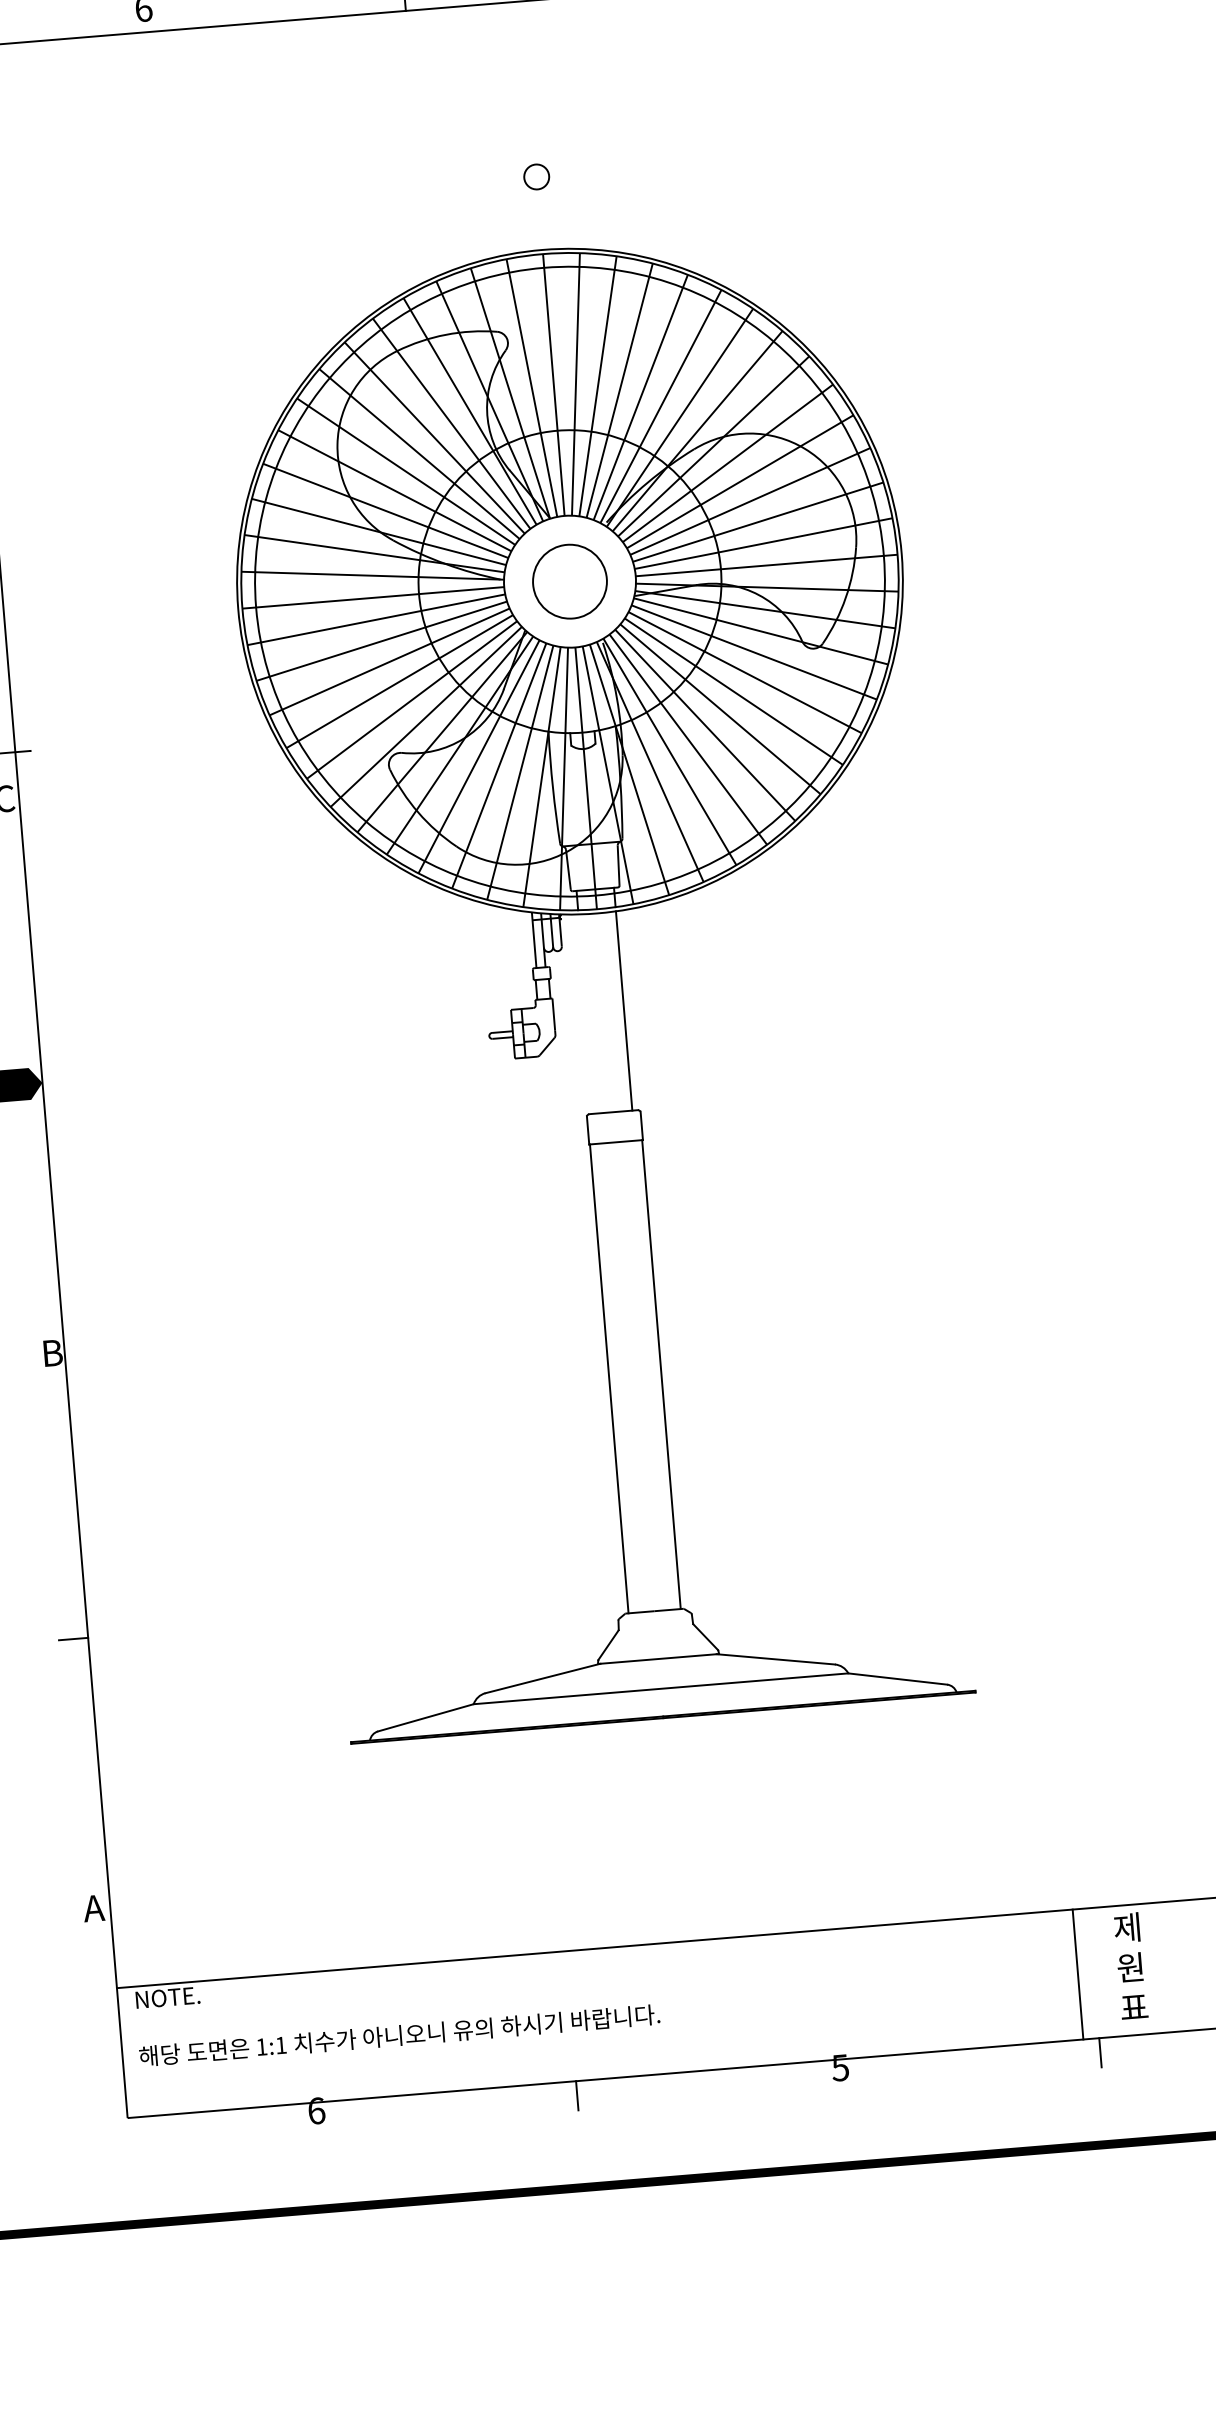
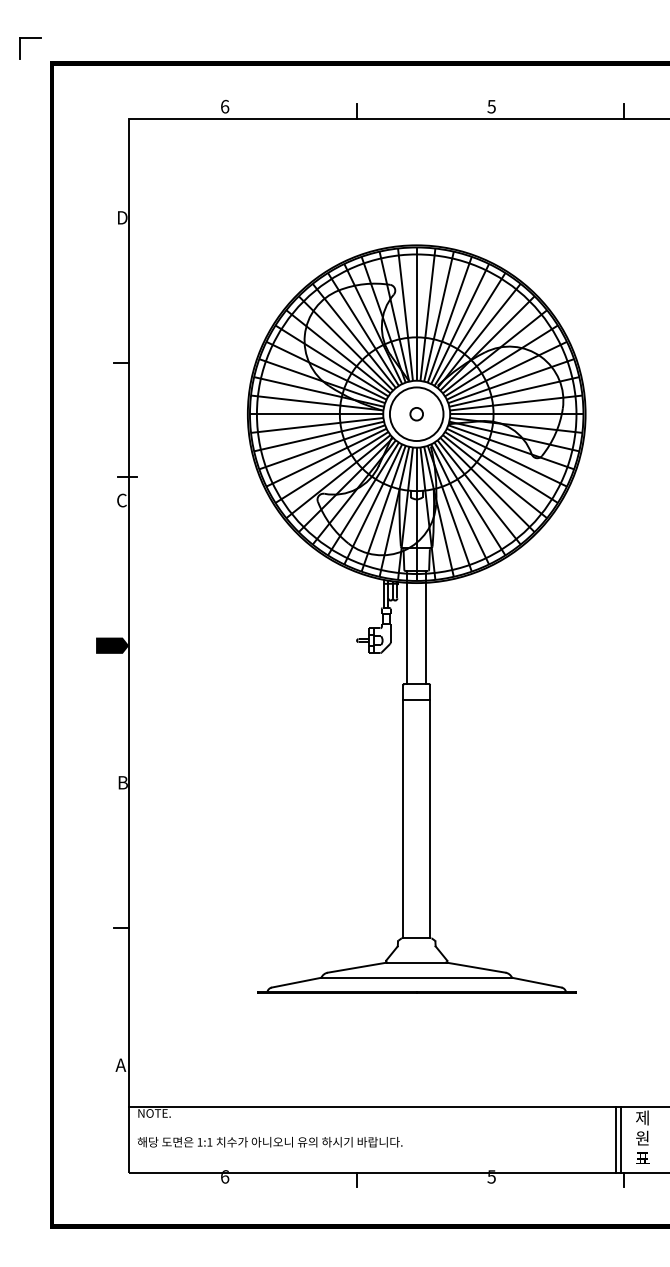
circle: (536, 177) -> (416, 414), moved
circle: (569, 582) -> (416, 414), size x1.43
line: (587, 1013) -> (407, 633), added
line: (1087, 1973) -> (620, 1139), added

